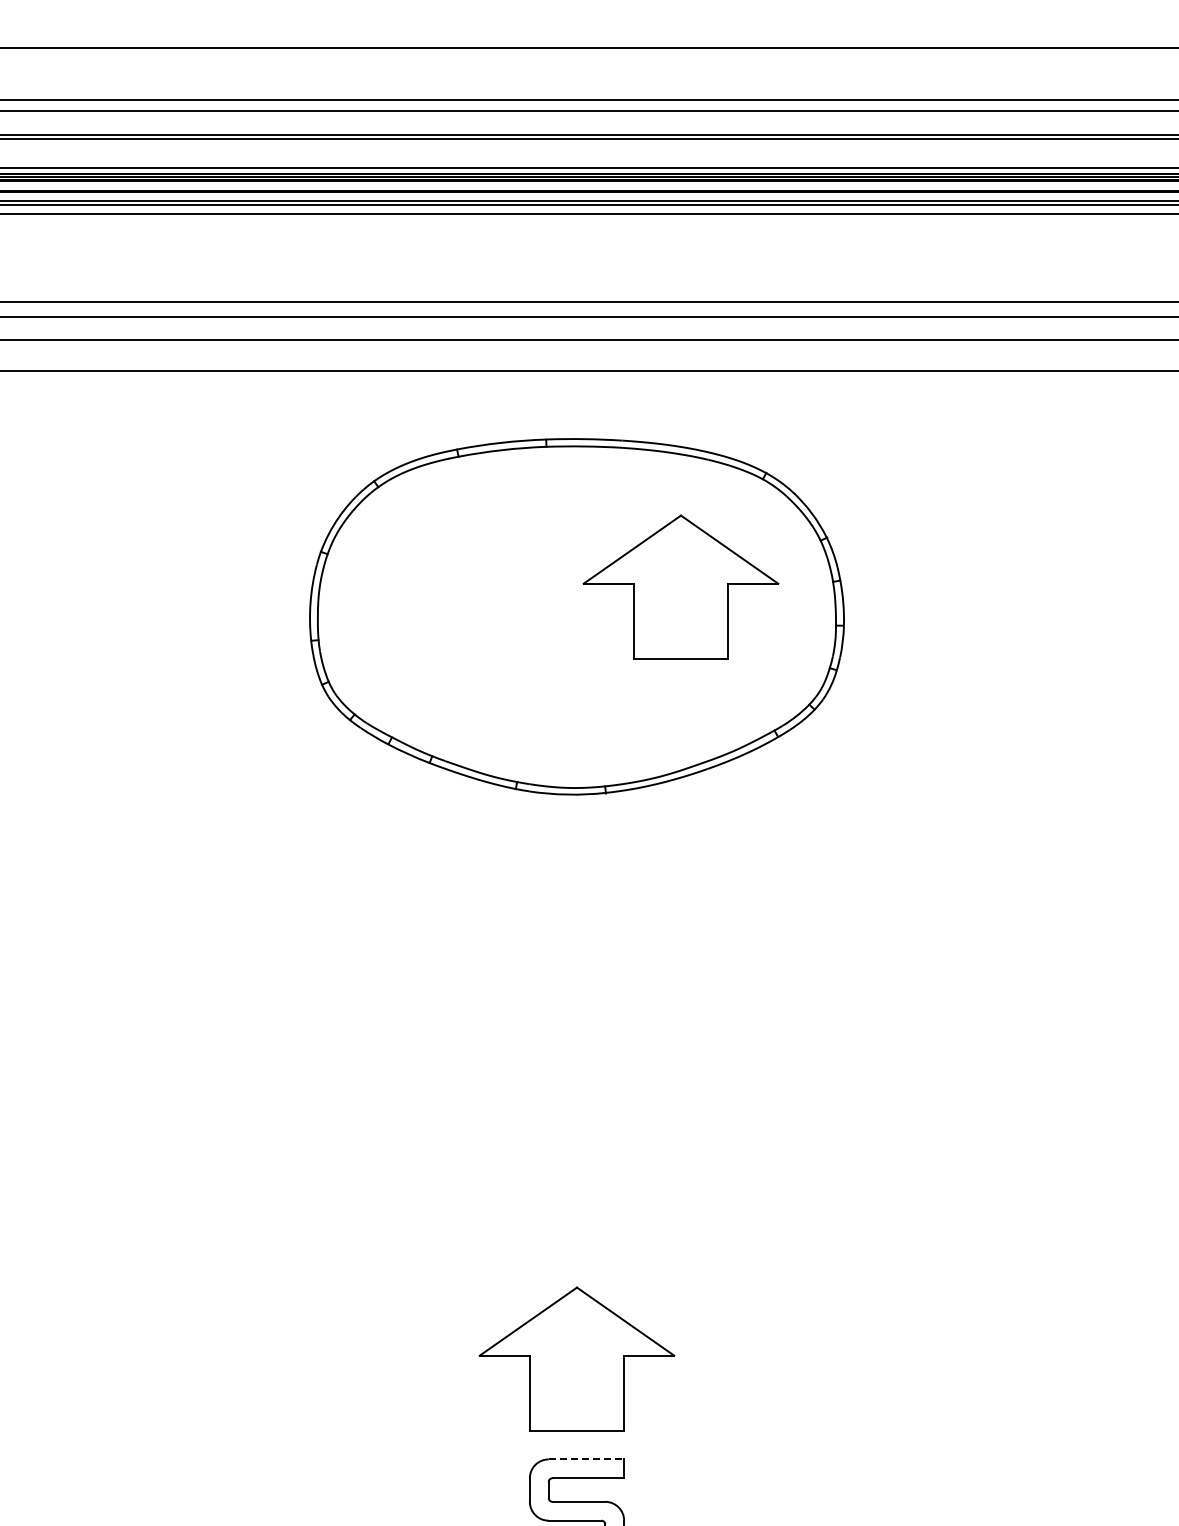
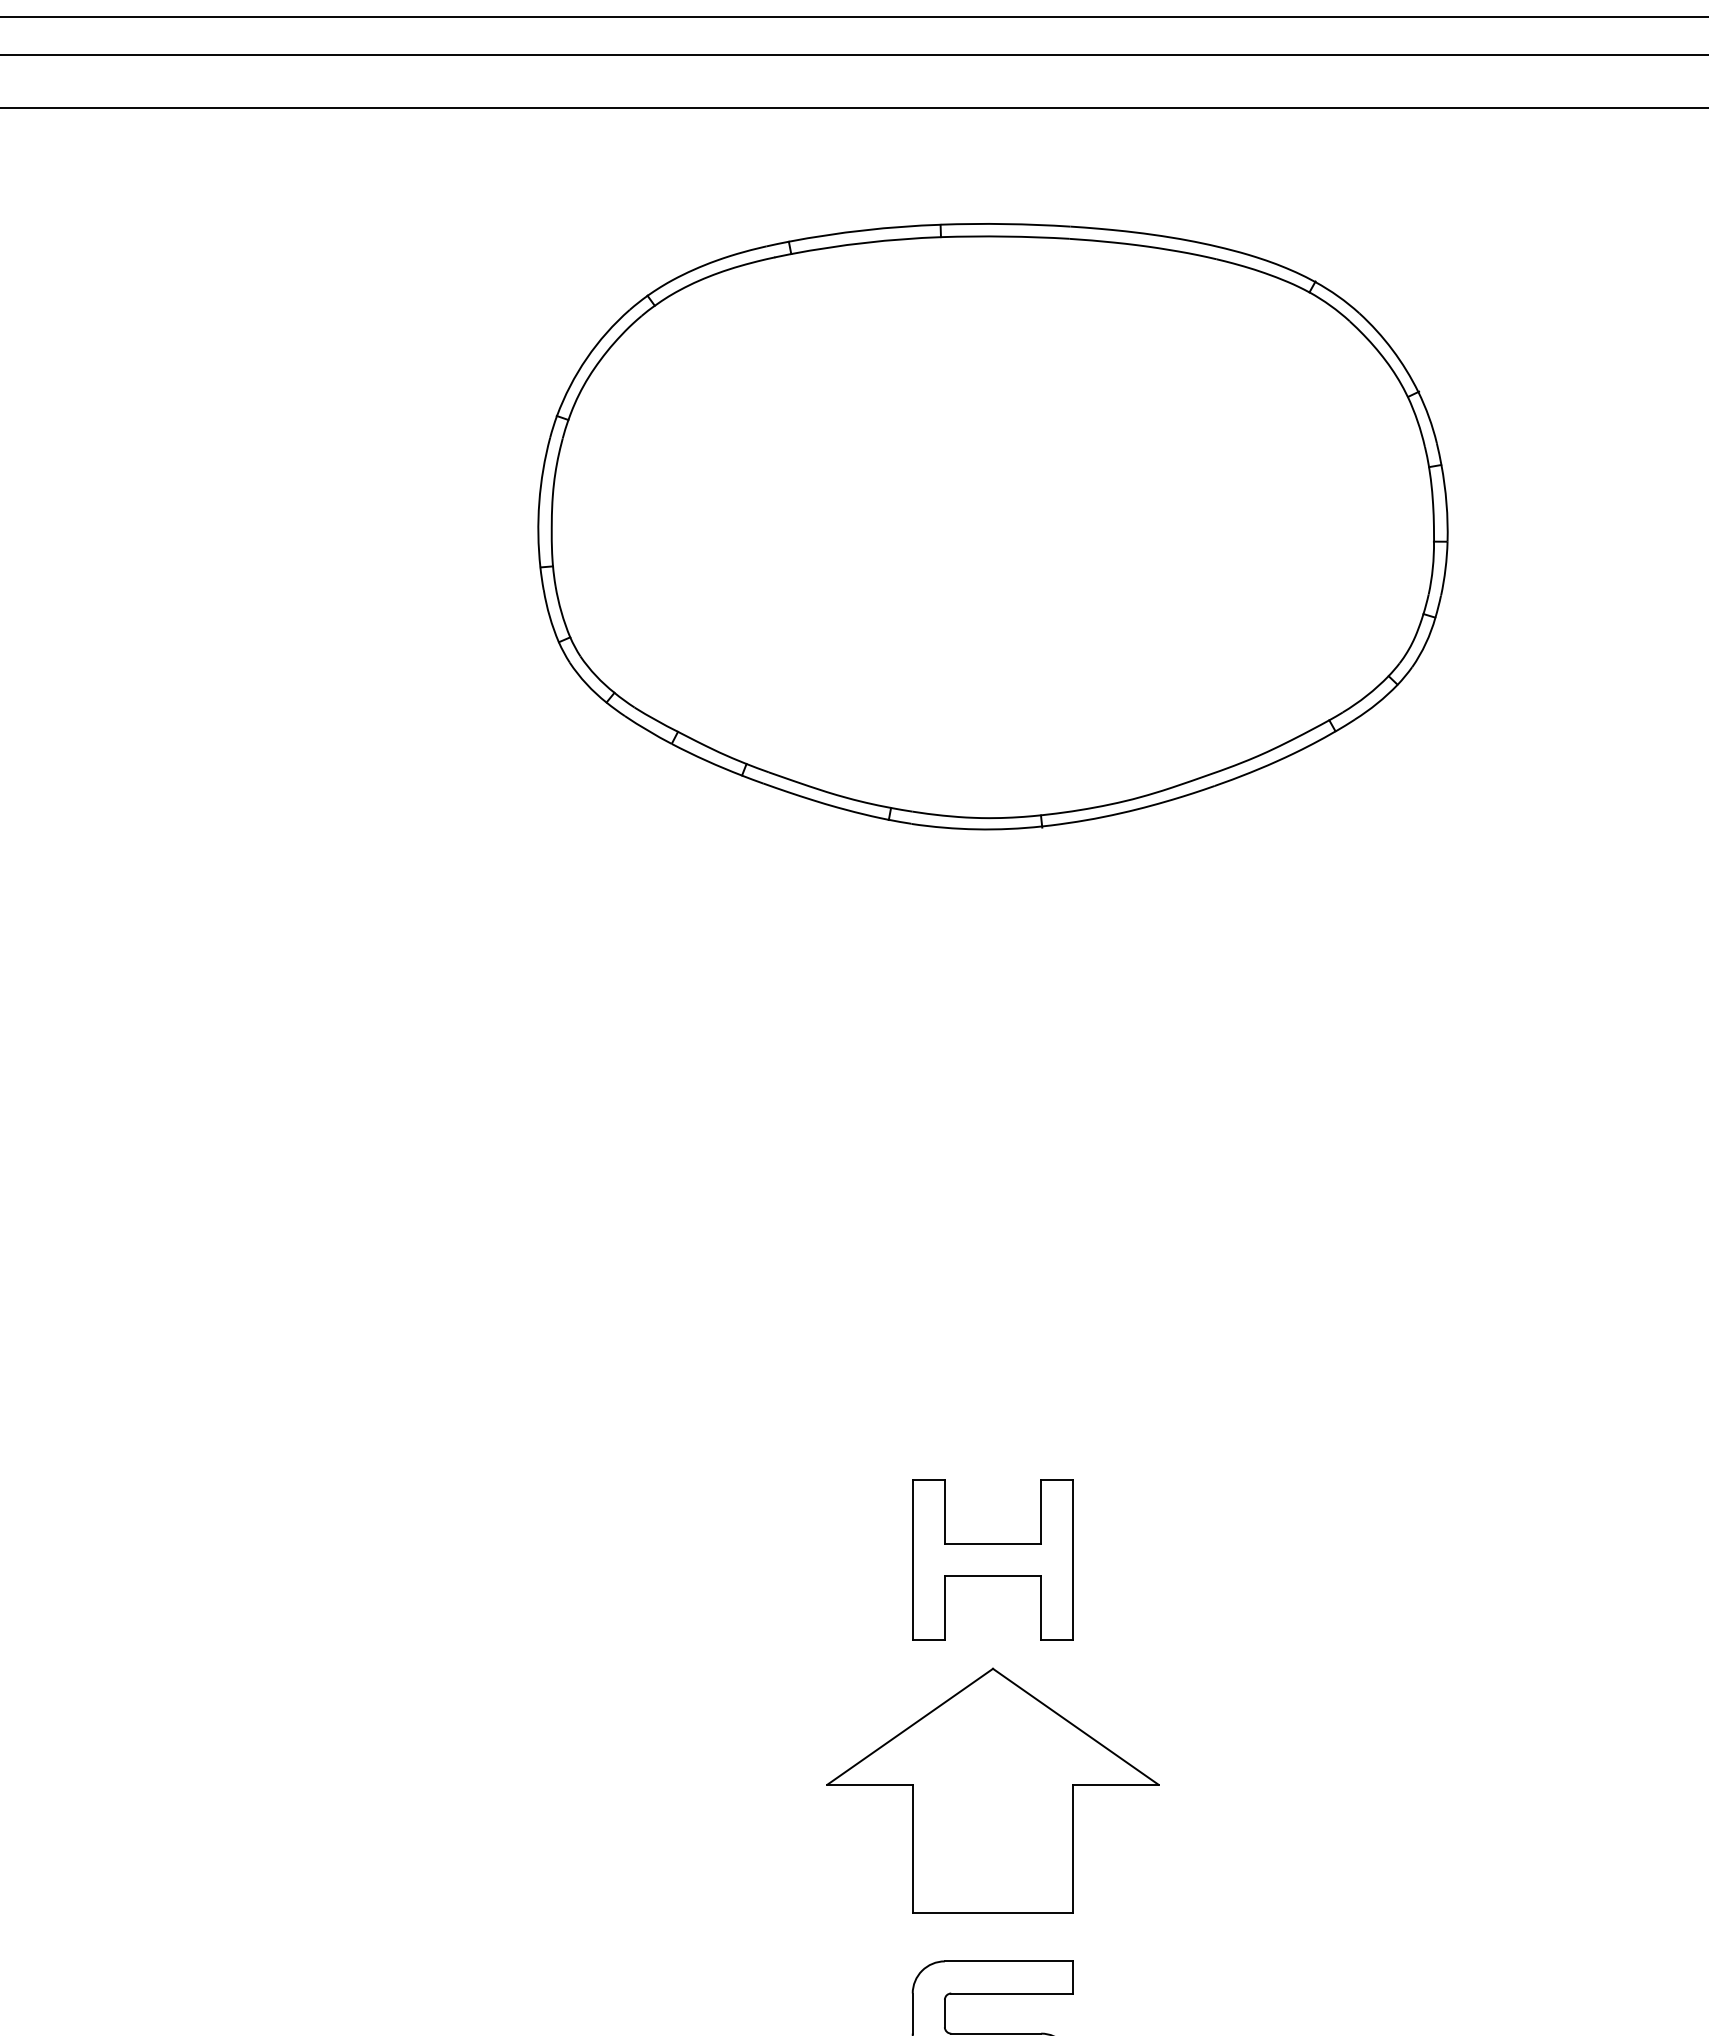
part: (680, 586) -> (1169, 474), removed
part: (576, 1223) -> (992, 1559), added
line: (586, 1459) -> (1009, 1961), dashed -> solid

